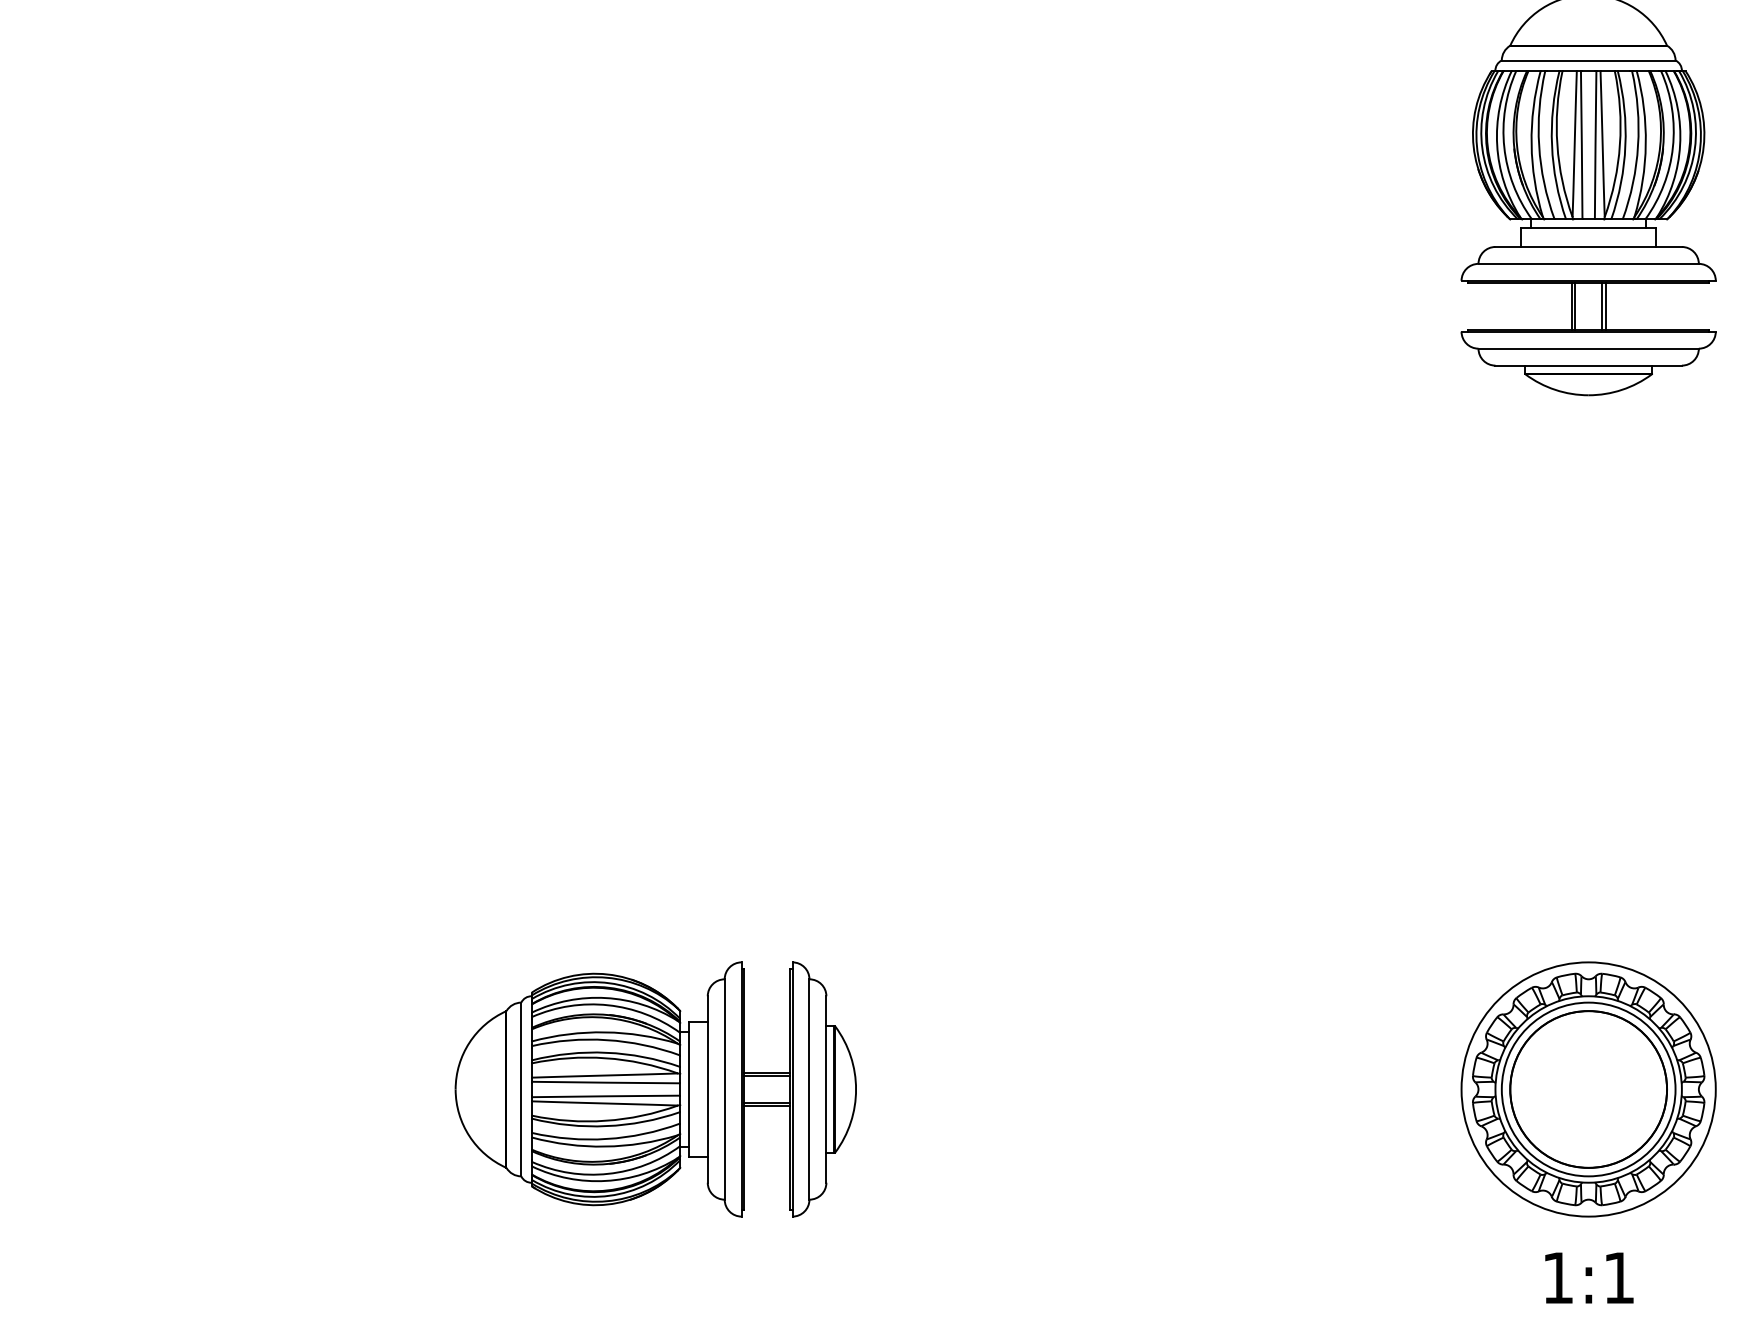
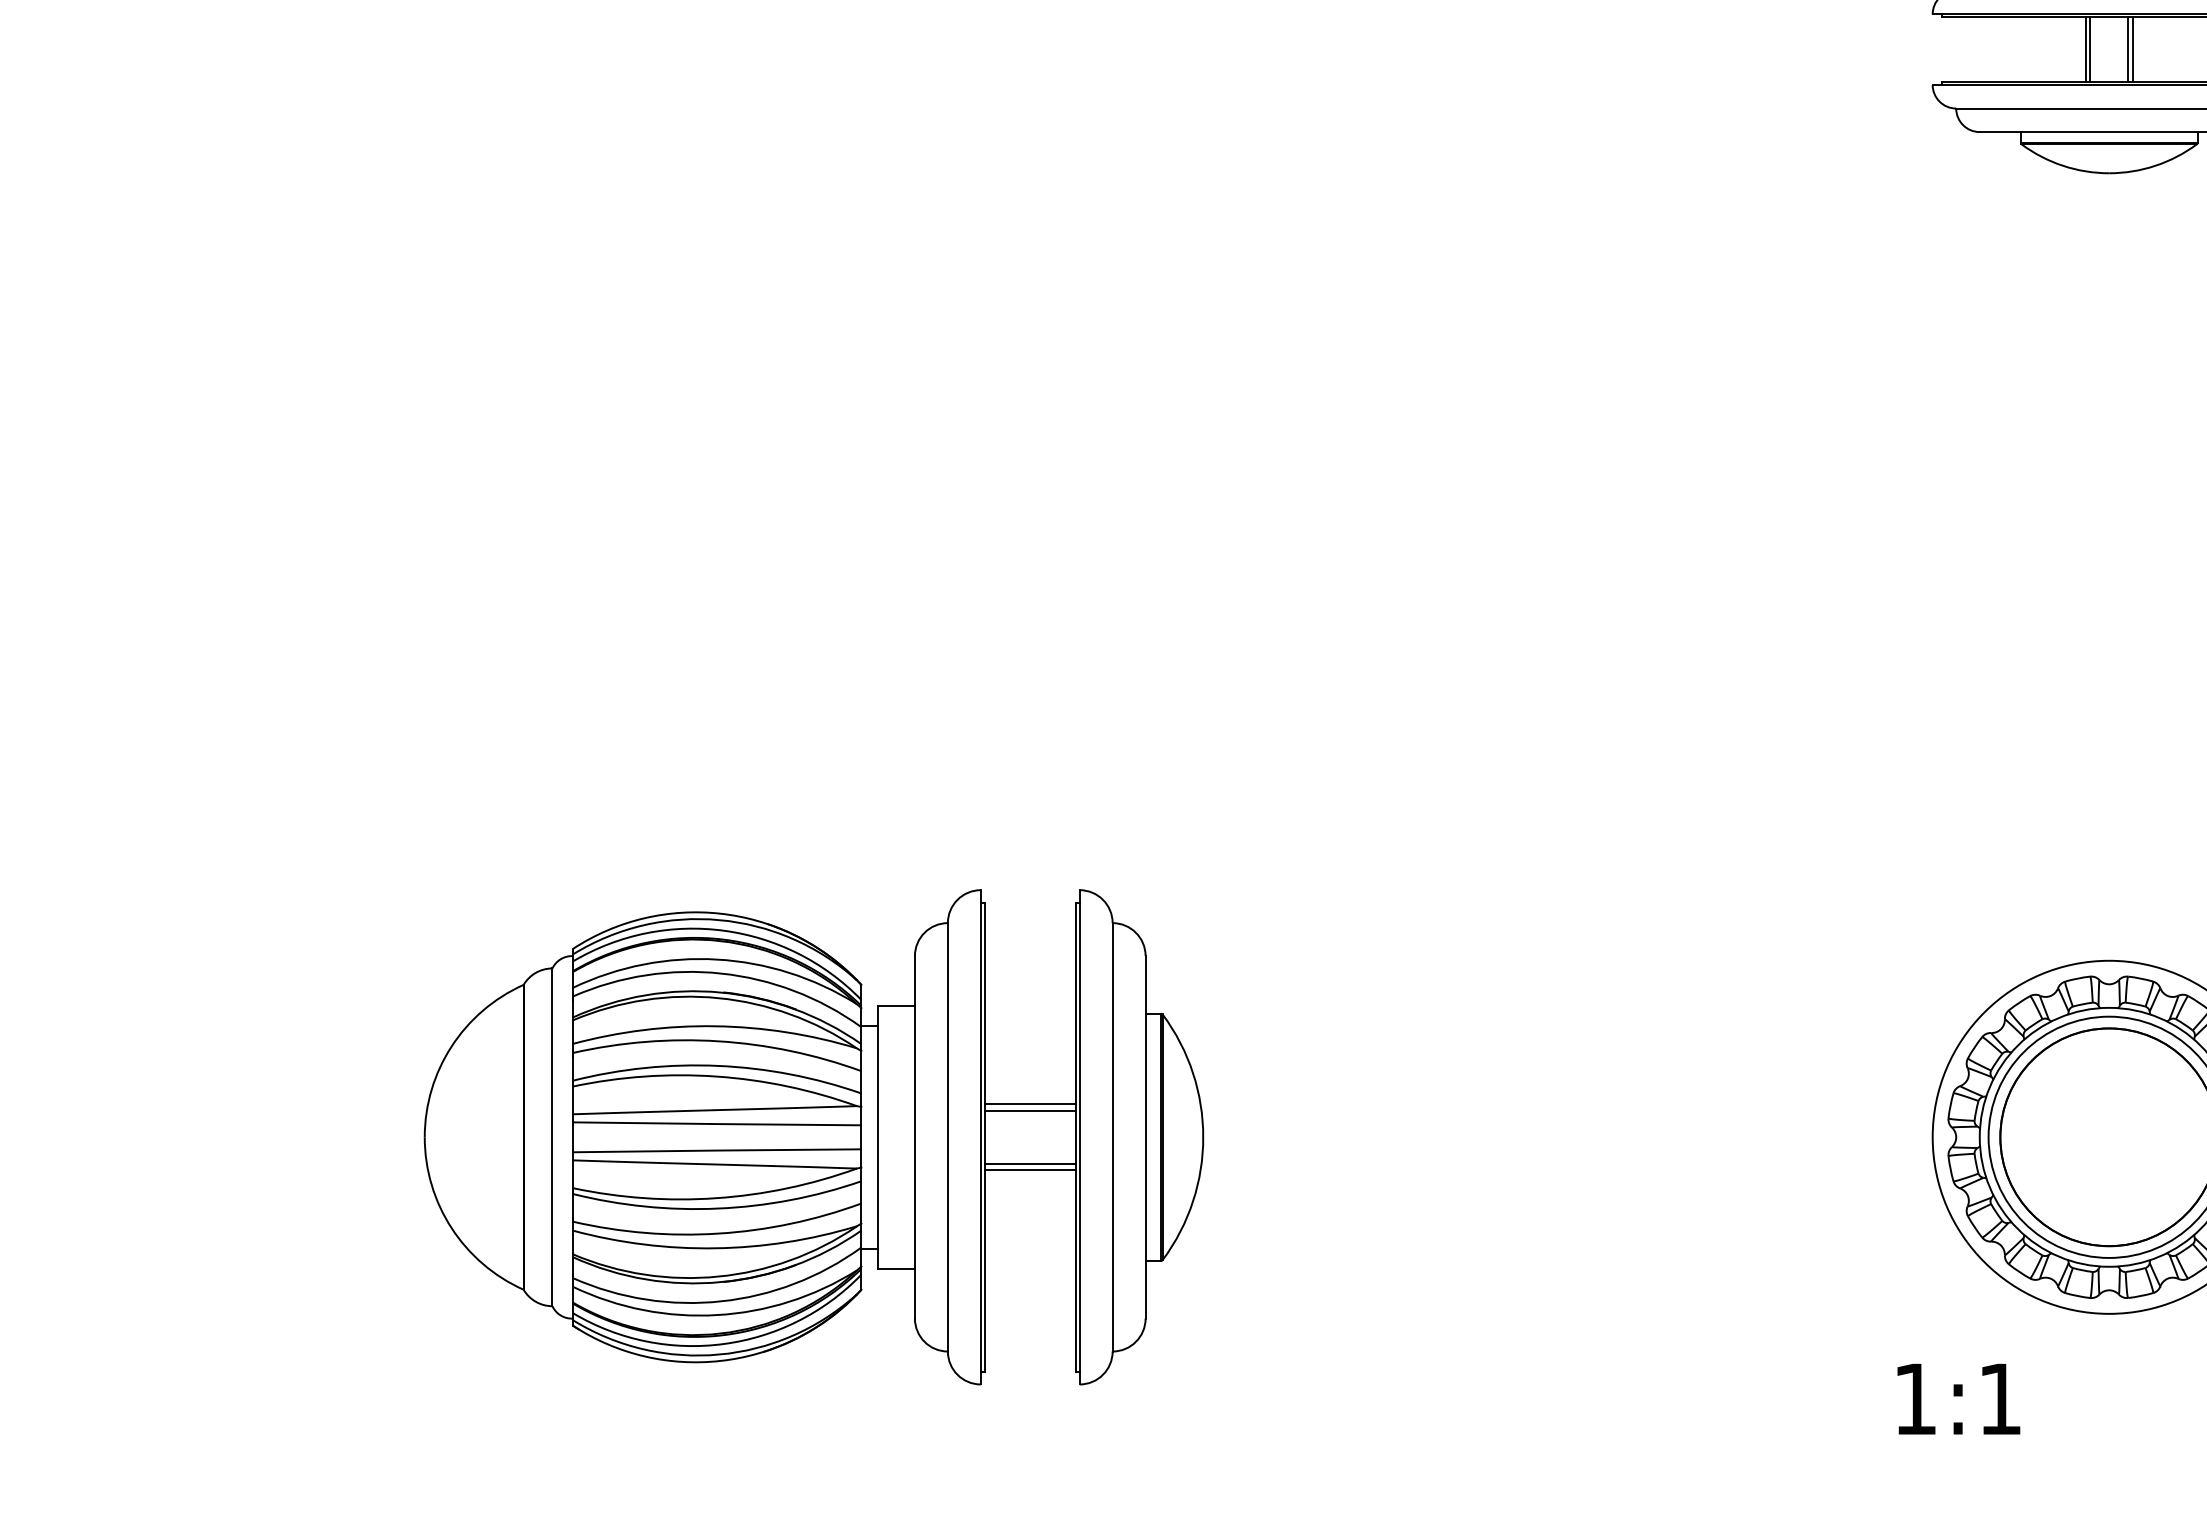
part: (655, 1089) -> (813, 1137), size x1.4
text: (1589, 1277) -> (1958, 1398), moved

